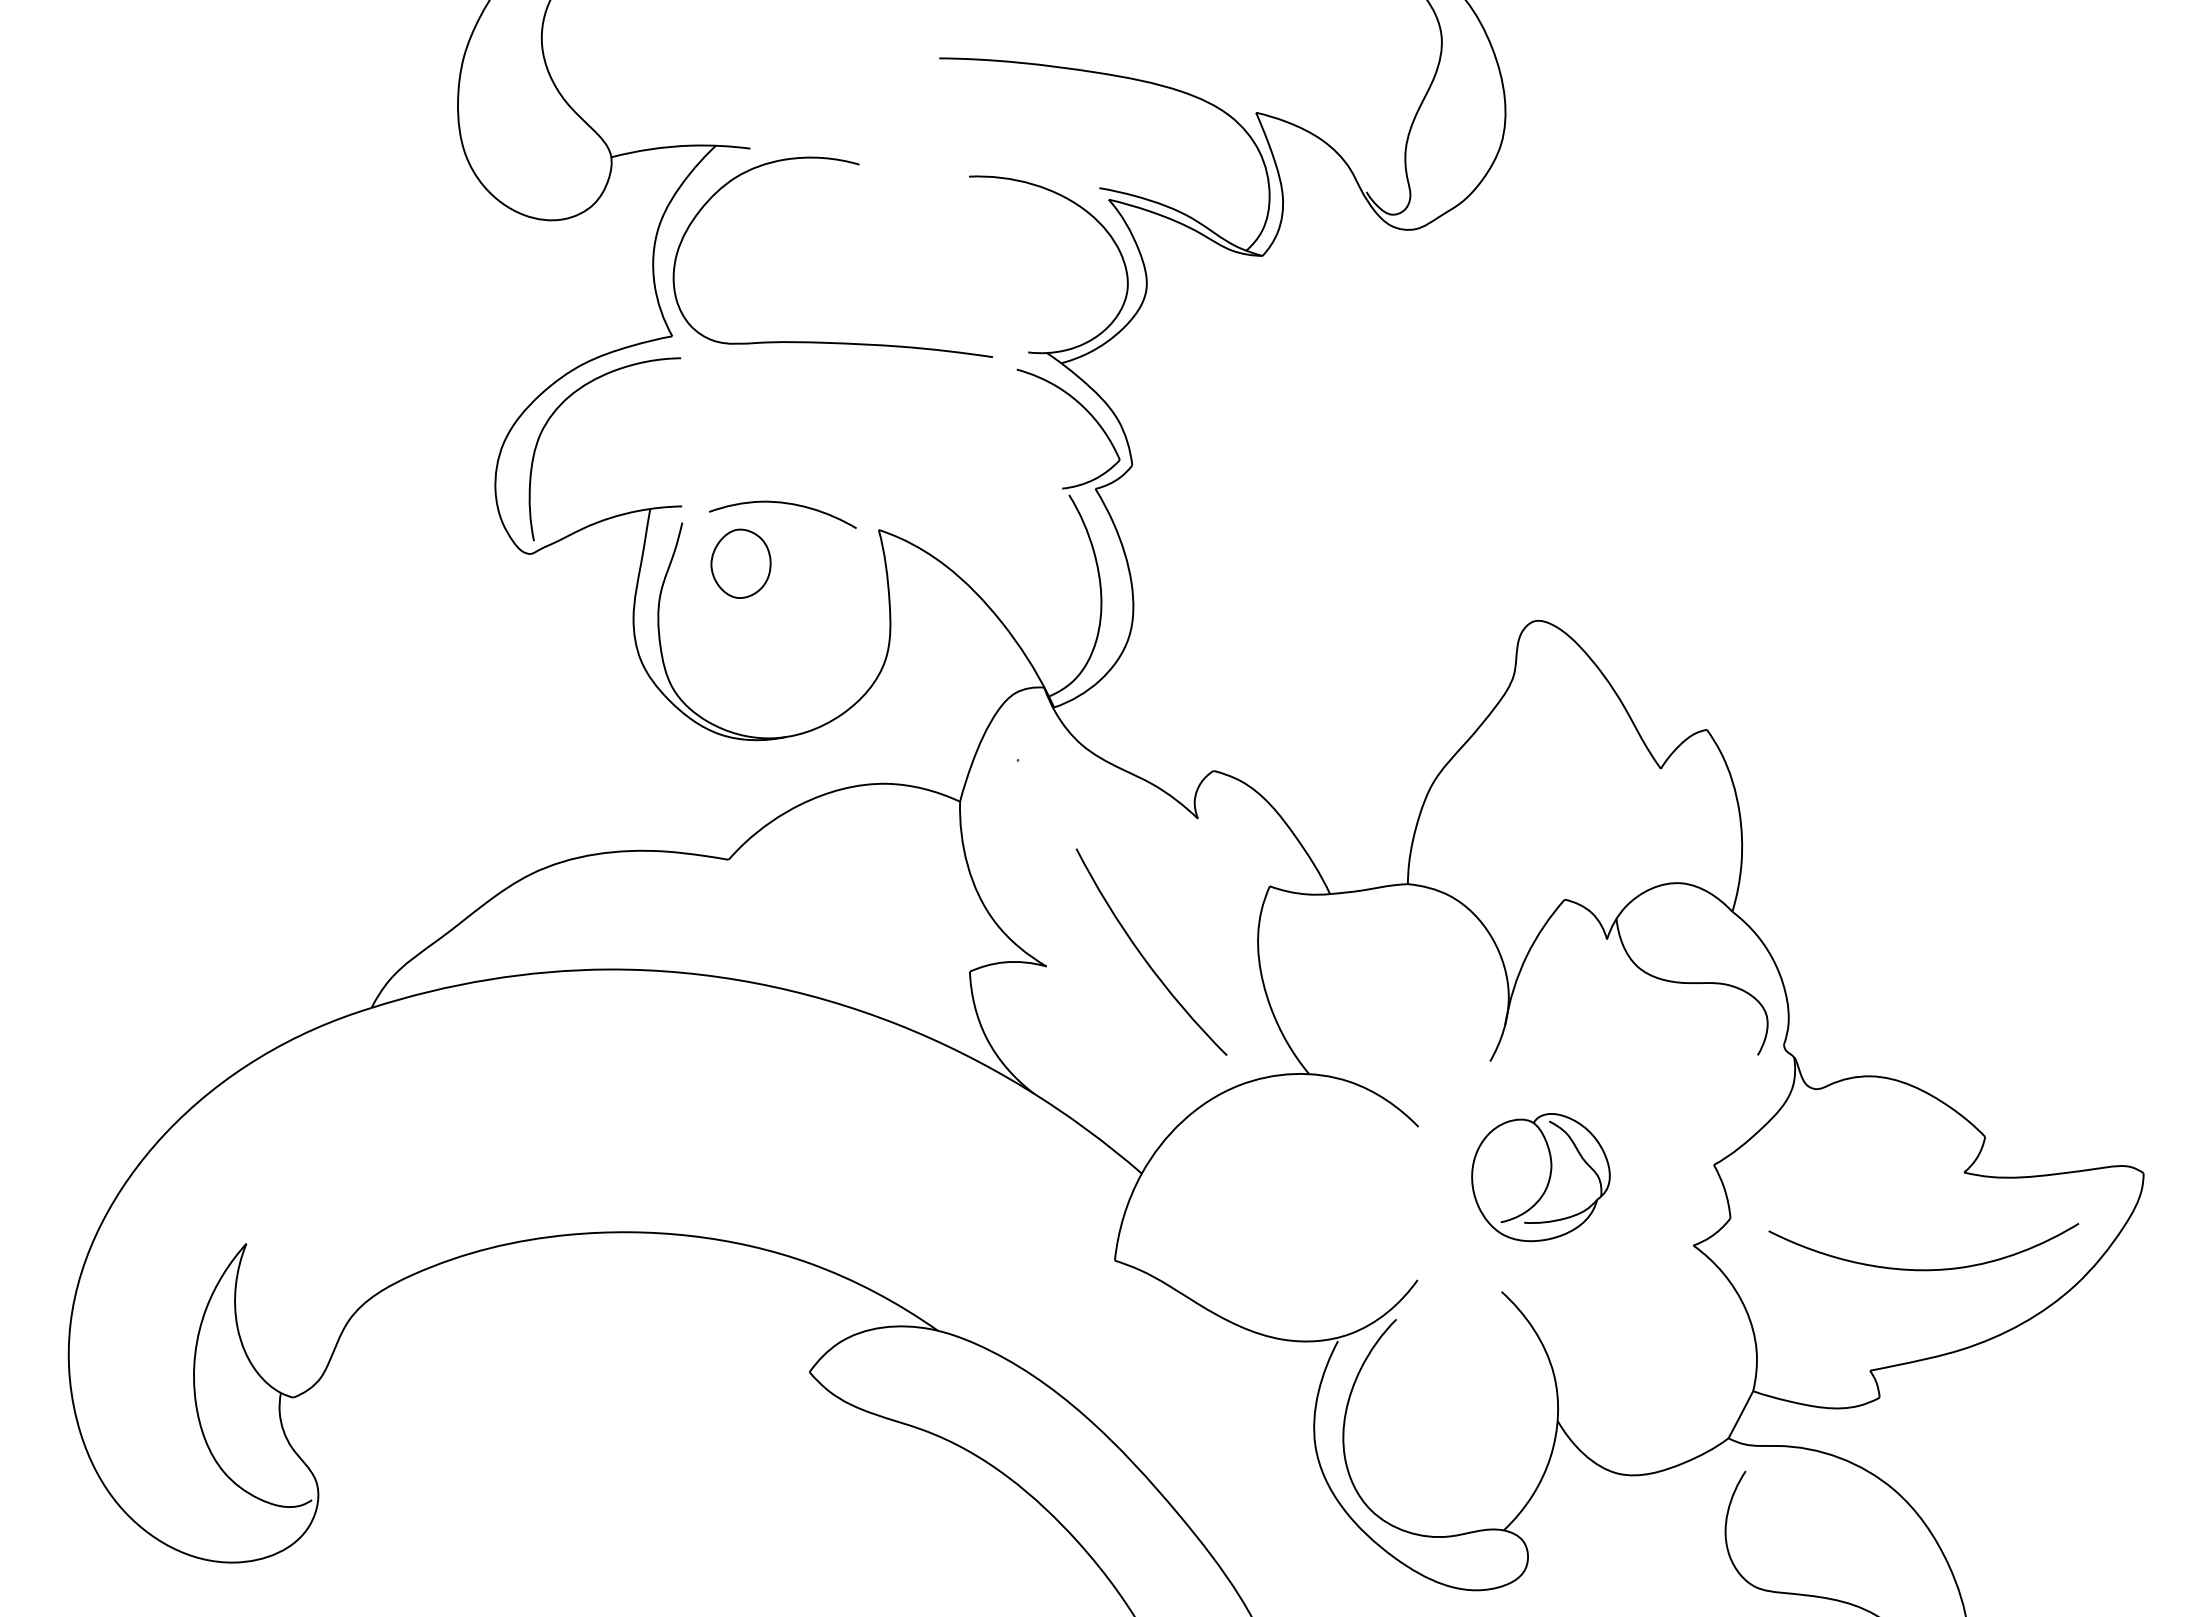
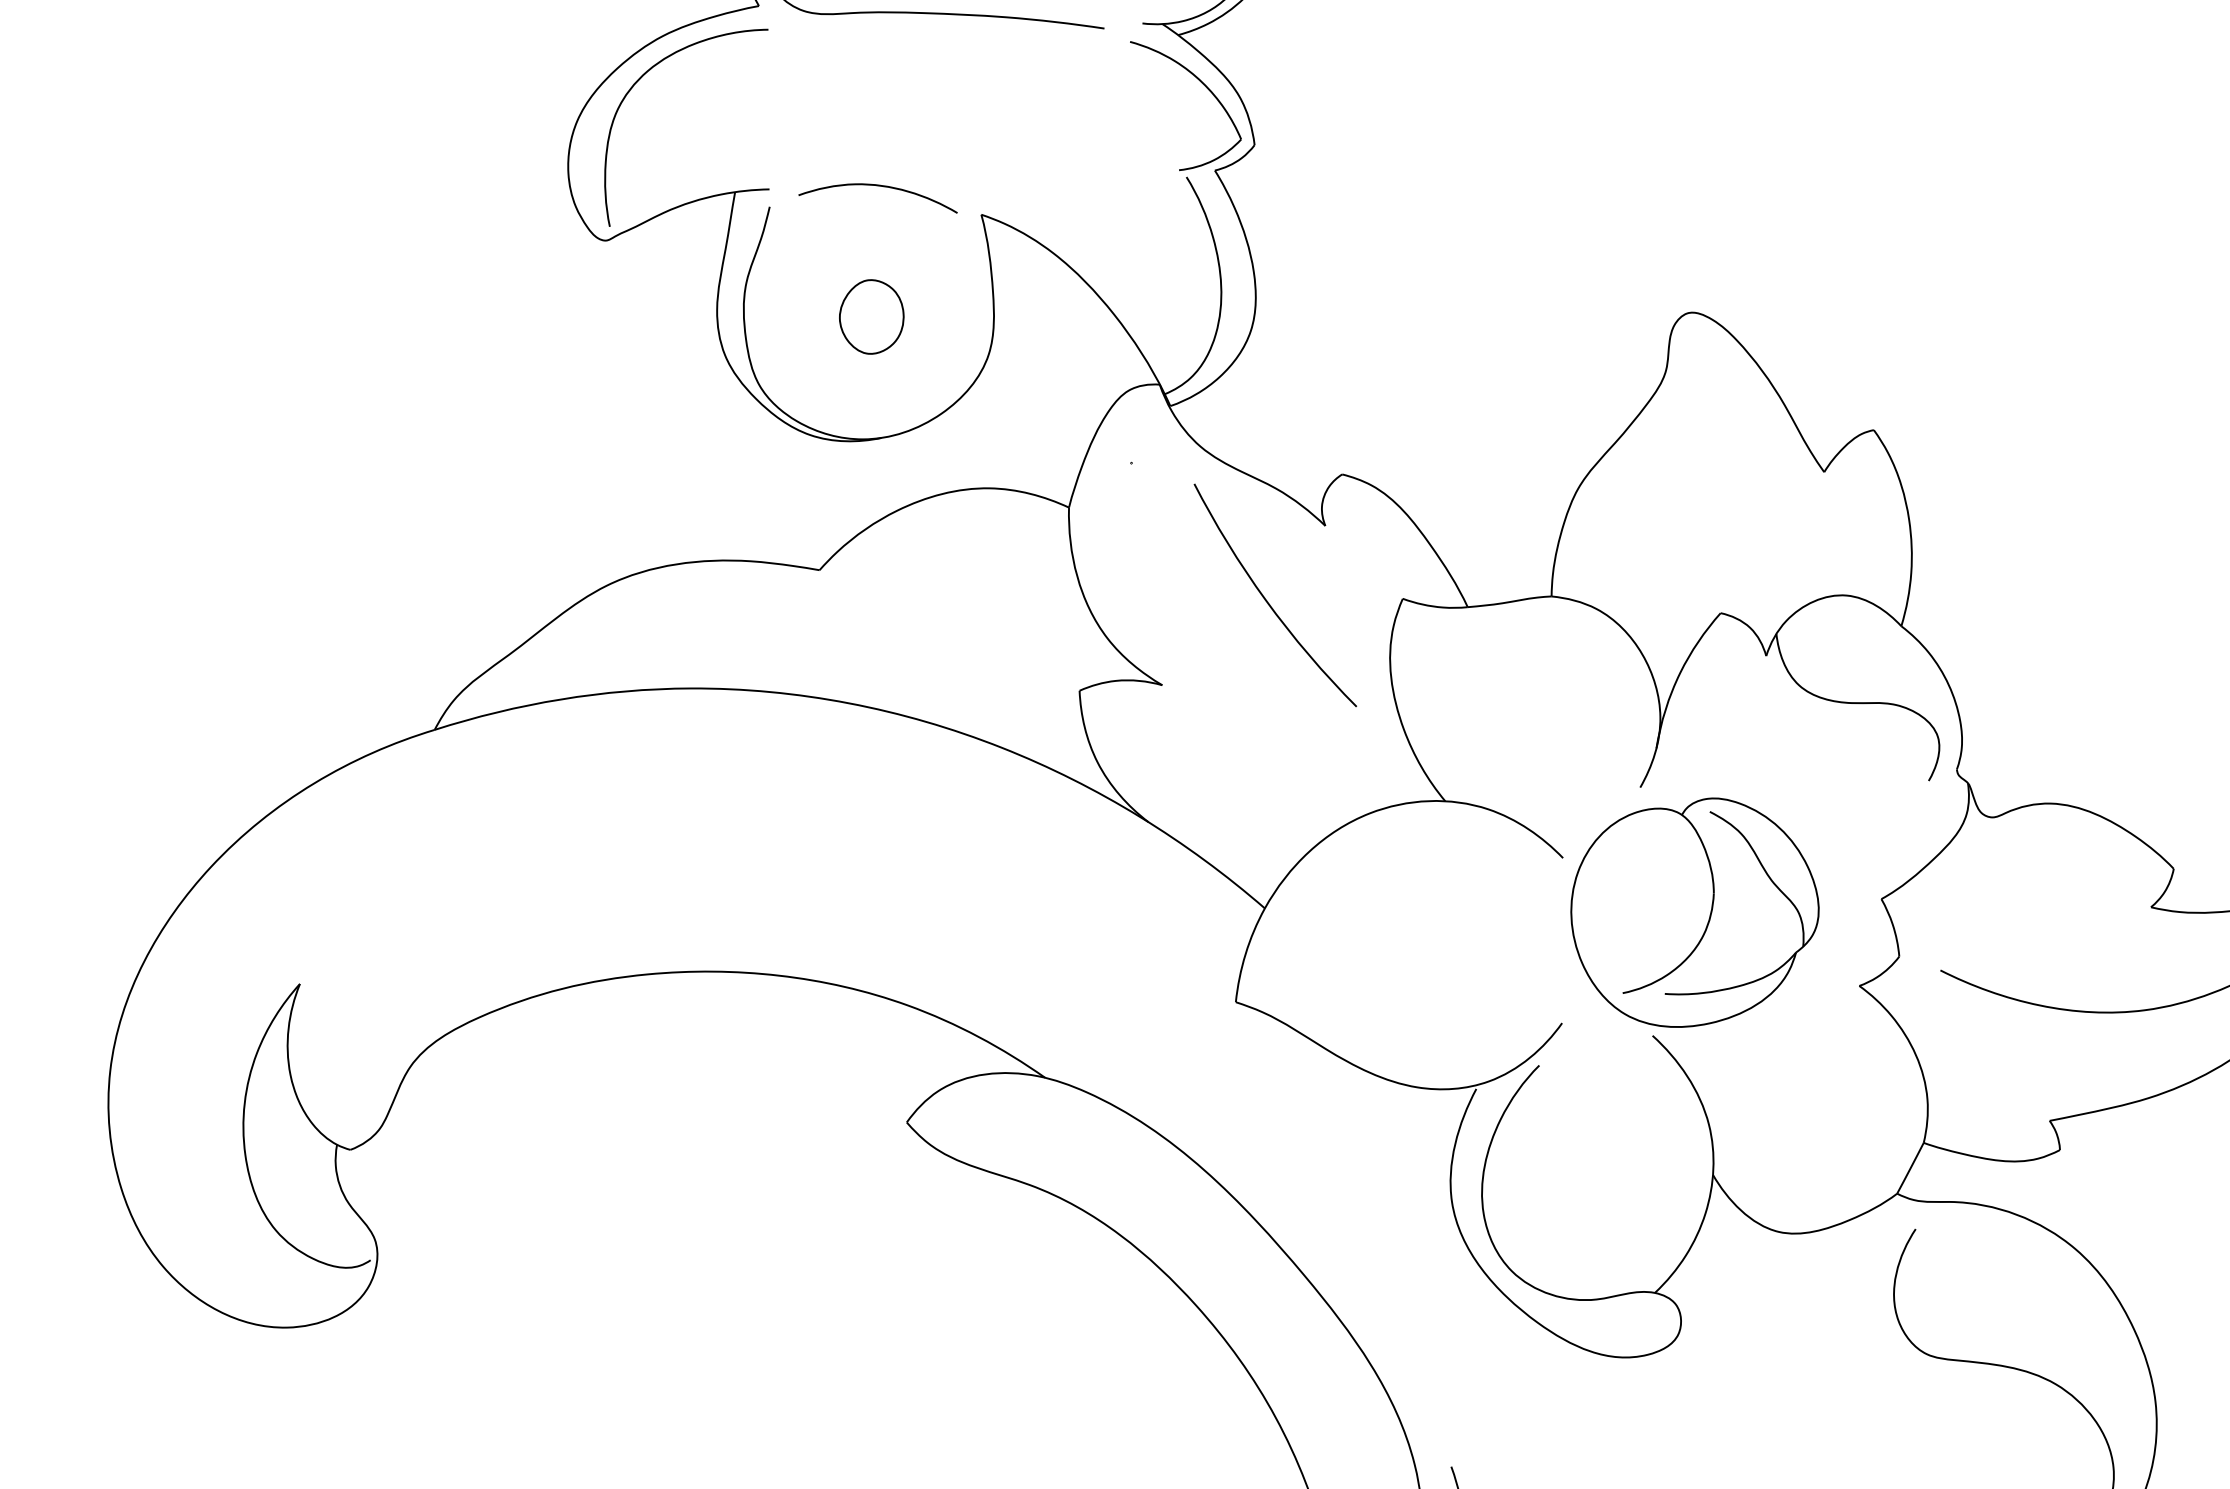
part: (740, 563) -> (871, 316), moved
curve: (1143, 955) -> (1266, 598), moved
part: (1540, 1177) -> (1694, 912), size x1.67

